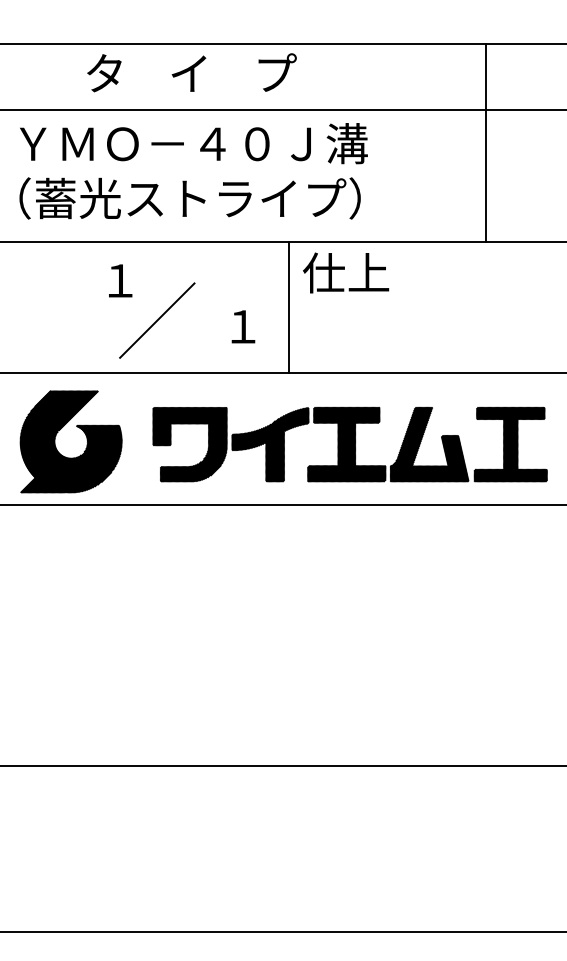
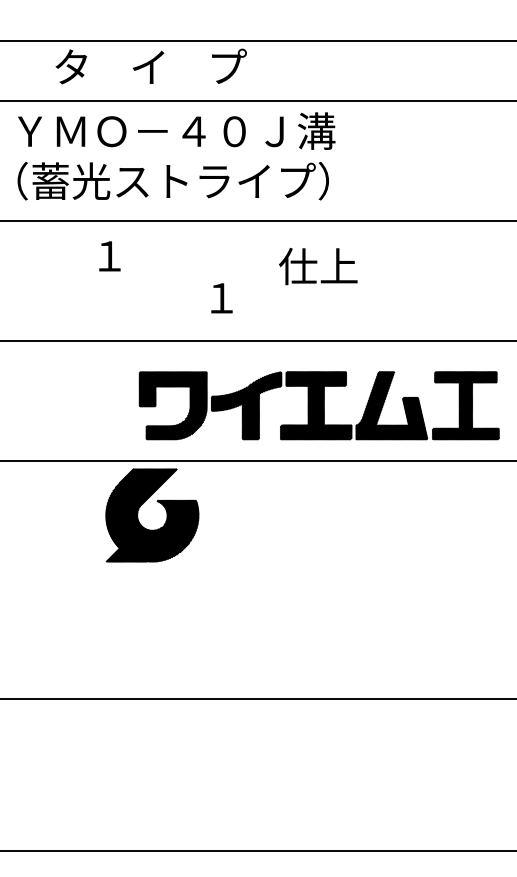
text: (191, 72) -> (150, 66), moved
line: (486, 142) -> (443, 130), removed
text: (346, 272) -> (318, 266), moved
line: (288, 307) -> (263, 280), removed
line: (157, 320) -> (143, 292), removed
part: (60, 430) -> (142, 505), moved

